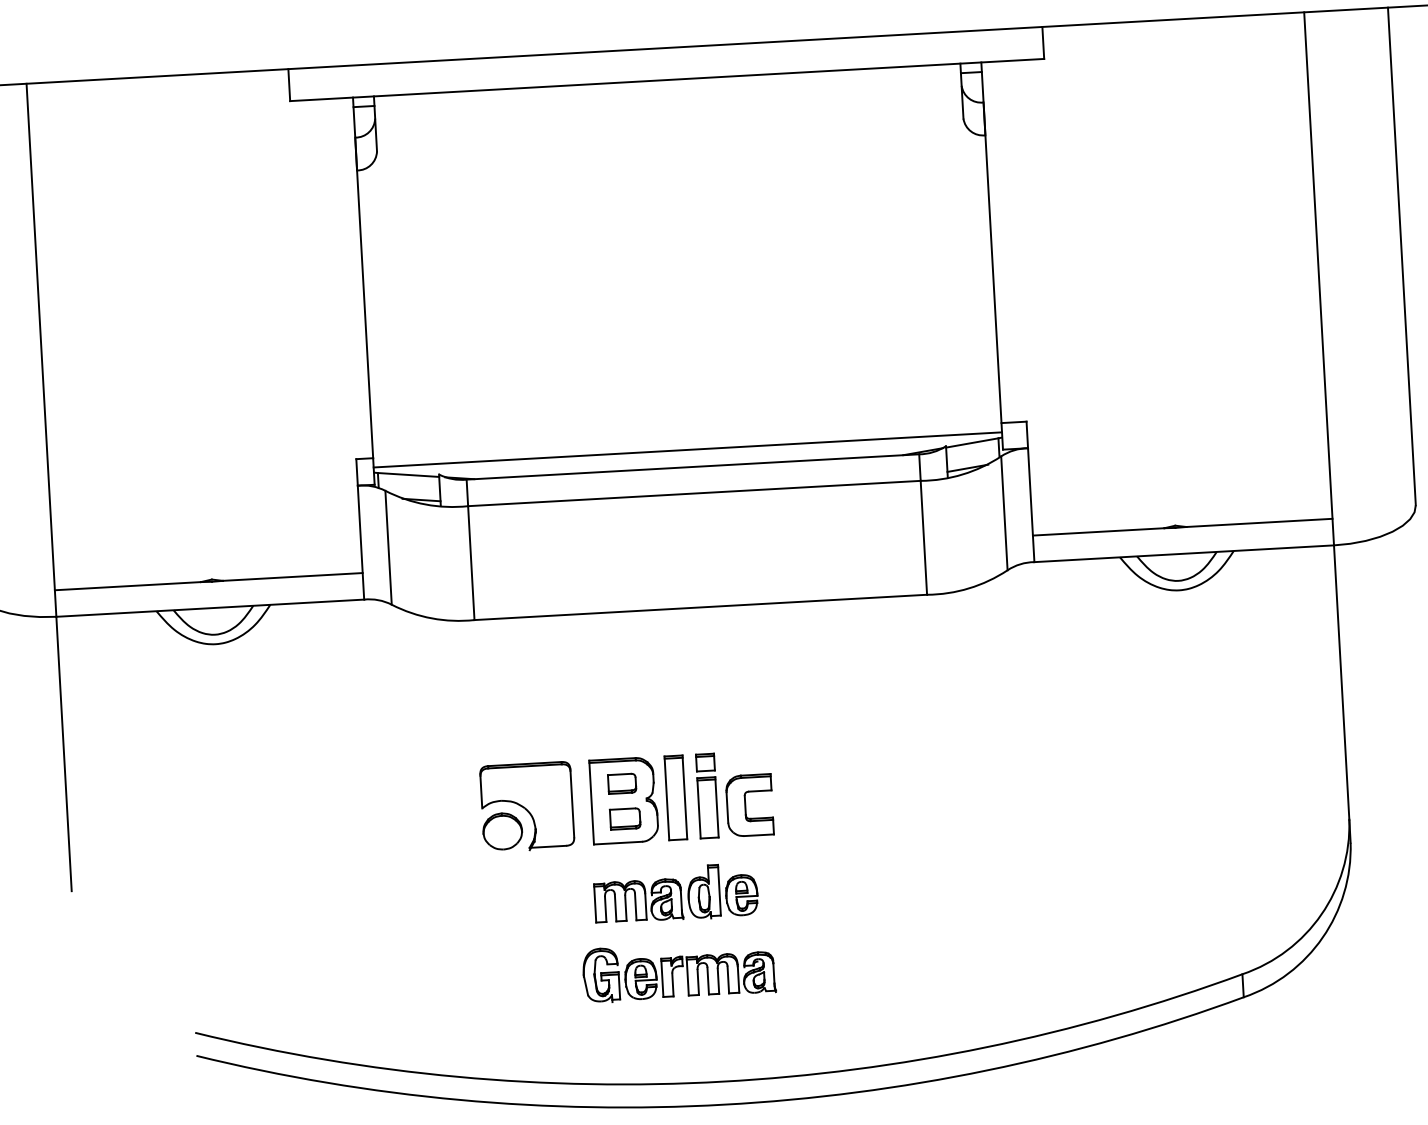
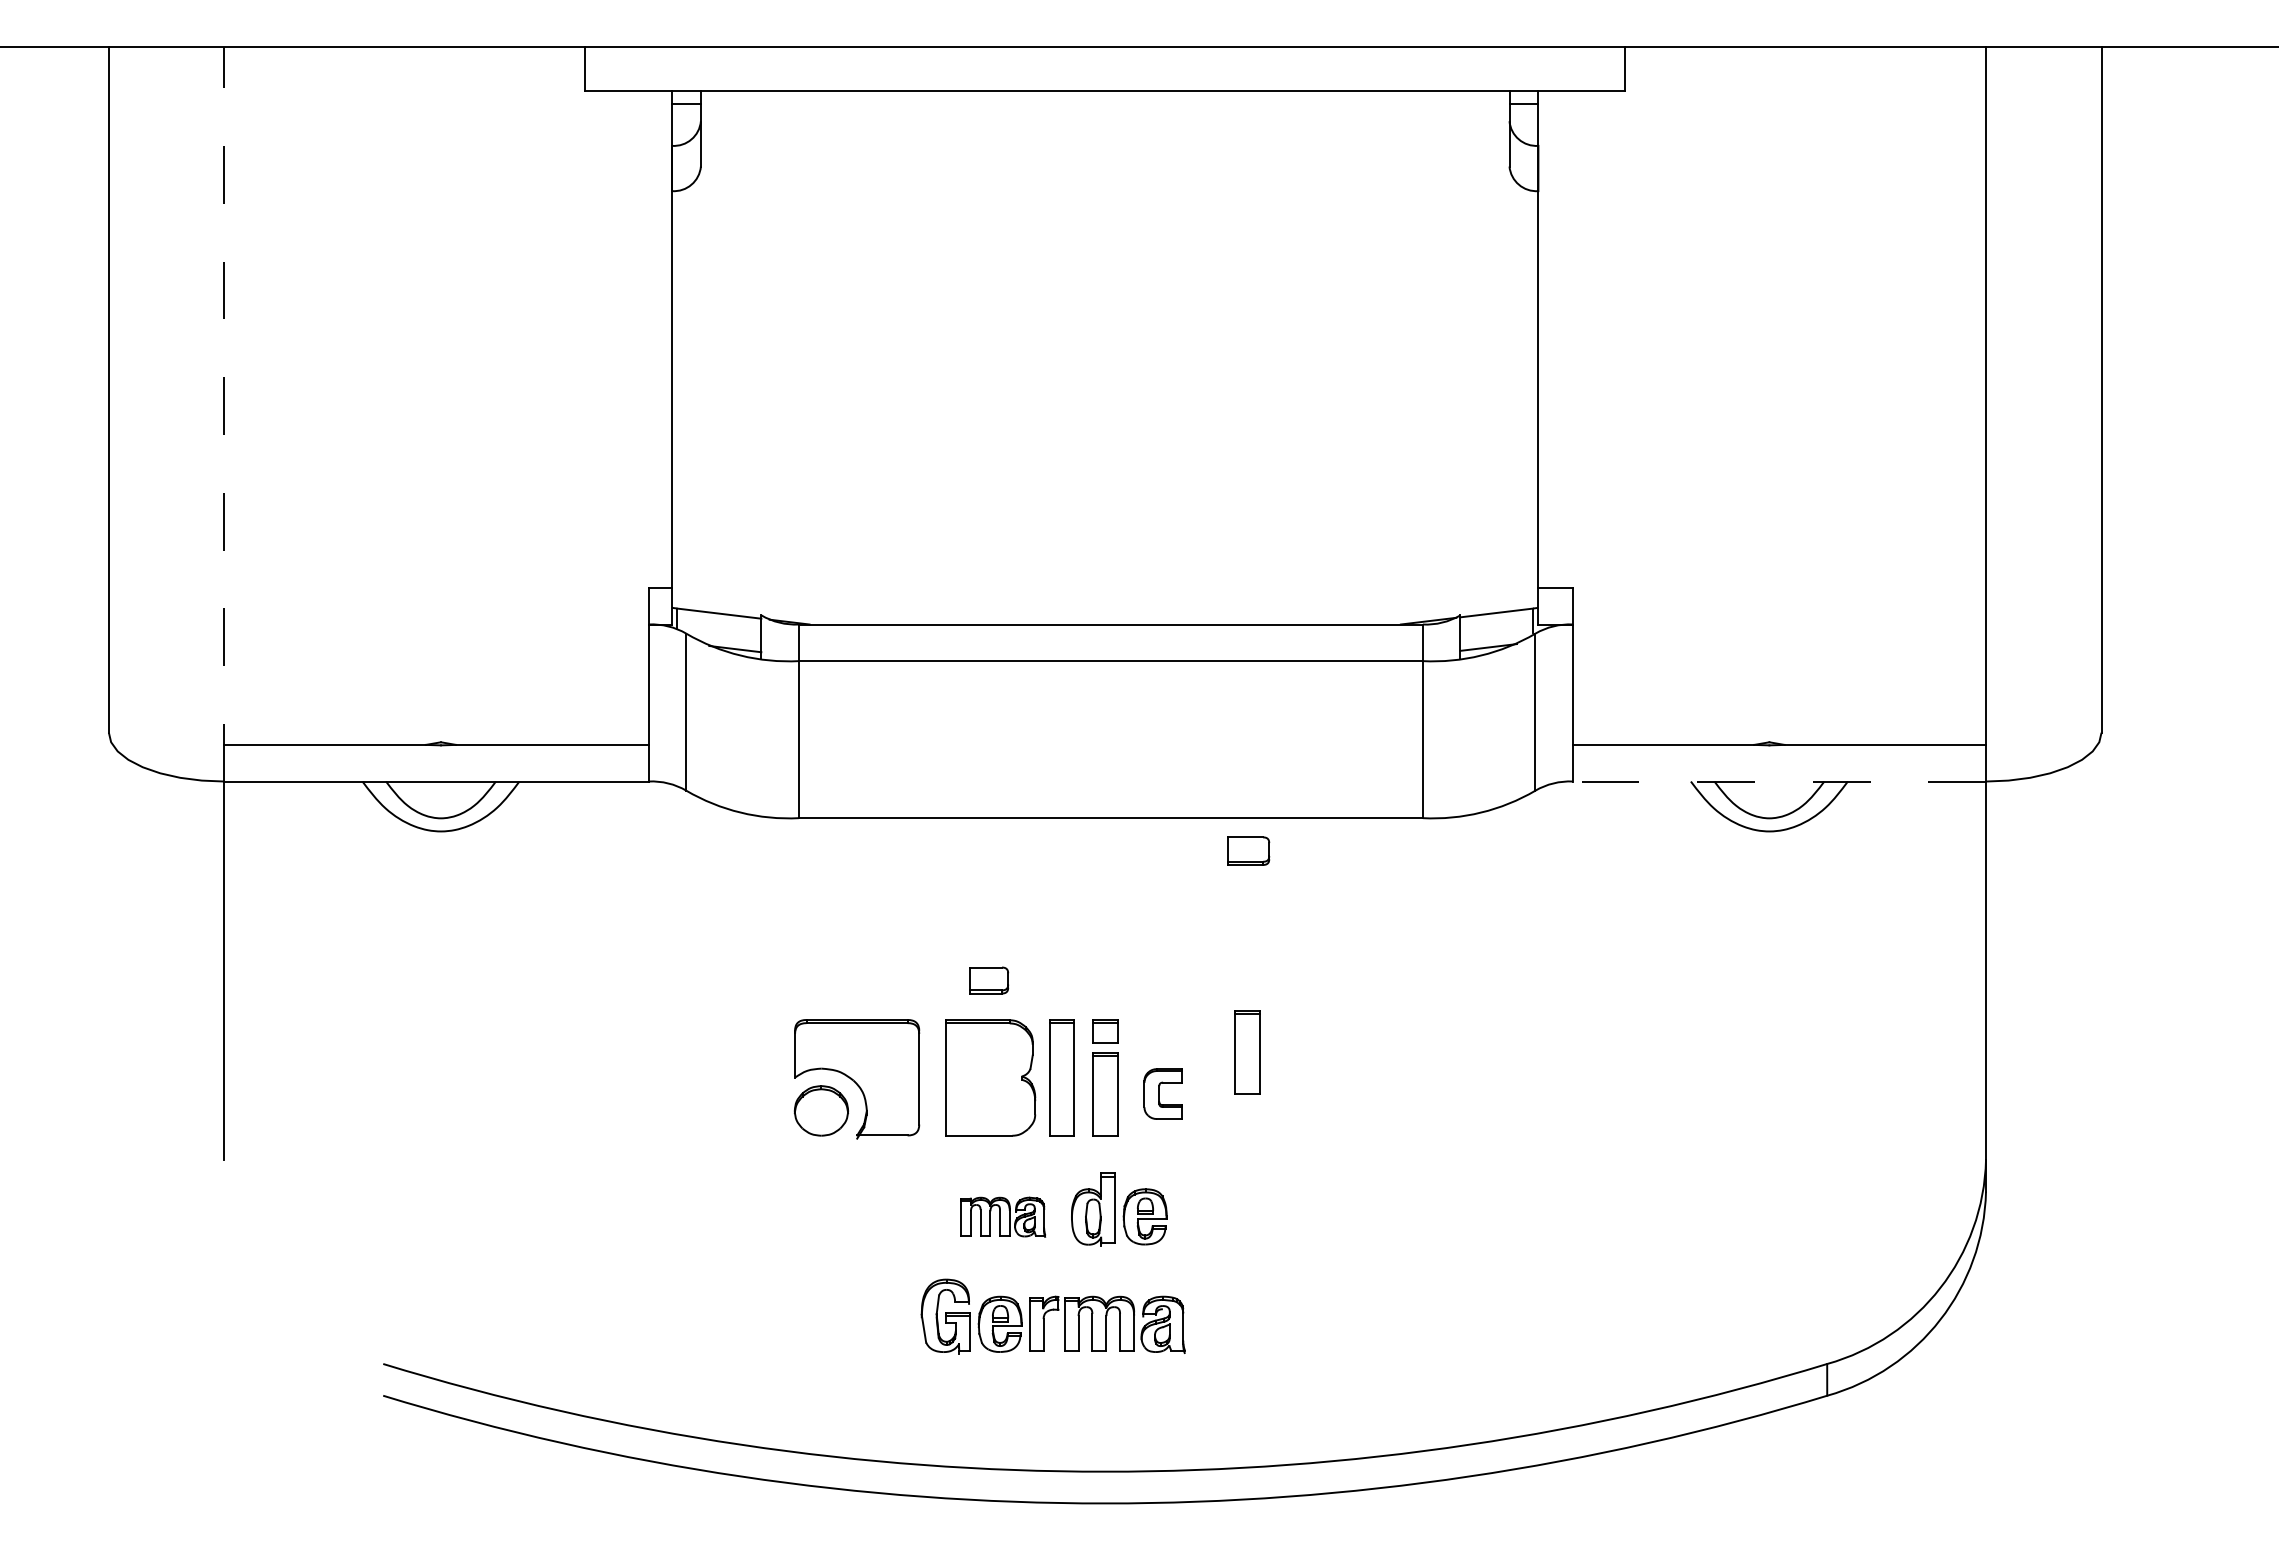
line: (41, 349) -> (224, 413), solid -> dashed
line: (688, 449) -> (1105, 600), removed
line: (1184, 553) -> (1779, 781), solid -> dashed
part: (809, 771) -> (1247, 1052), added
part: (622, 783) -> (989, 980), moved
part: (749, 805) -> (1162, 1093), size x0.6
part: (625, 818) -> (1248, 850), moved
part: (639, 901) -> (1003, 1217), size x0.7

